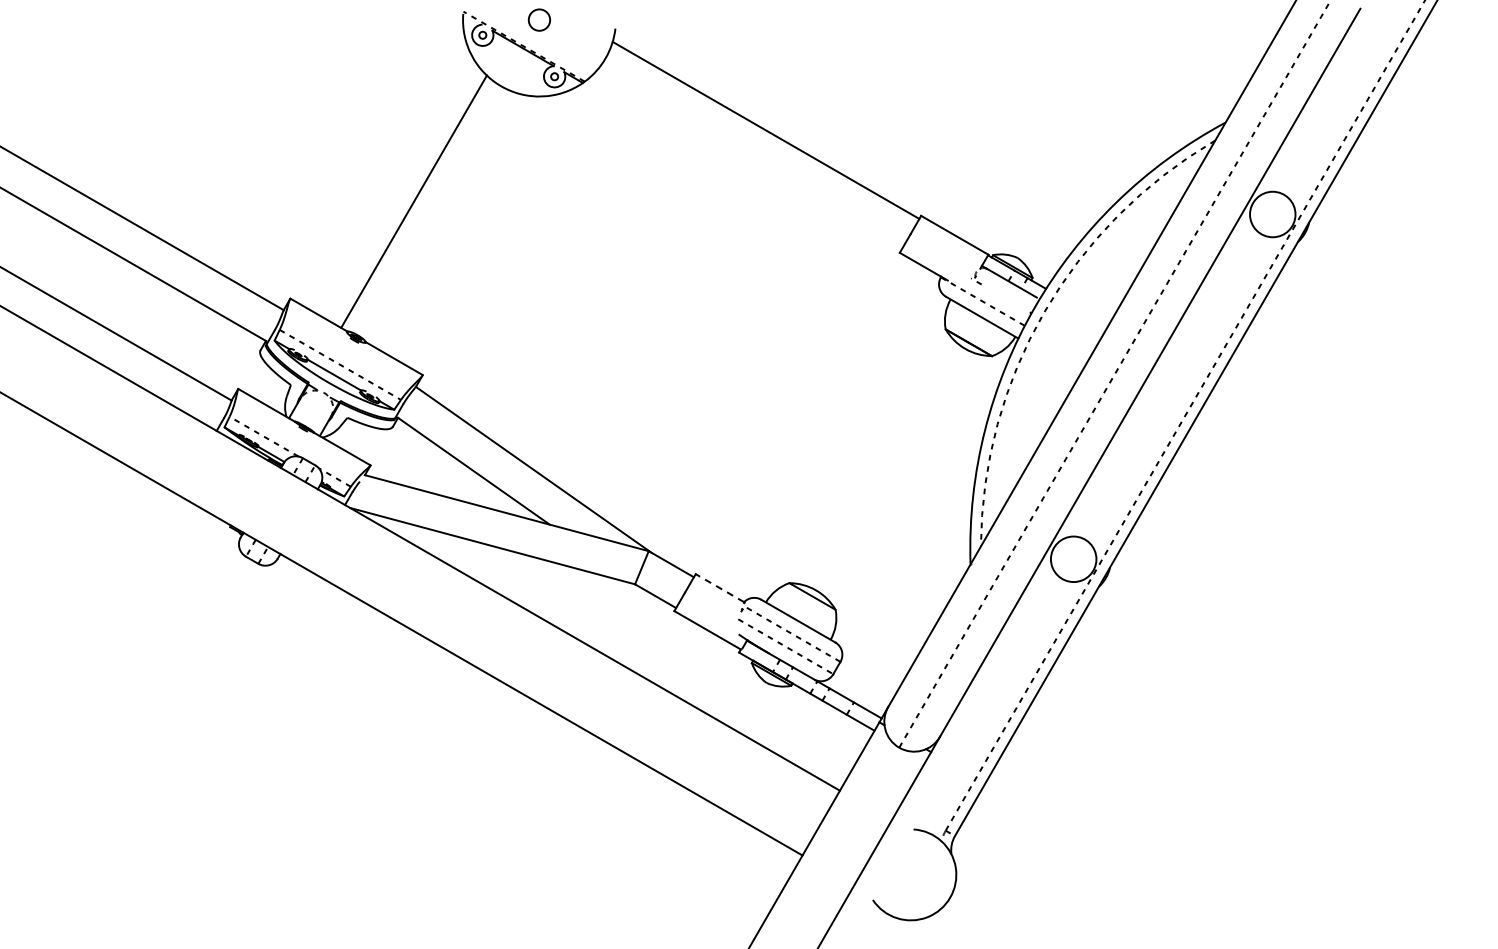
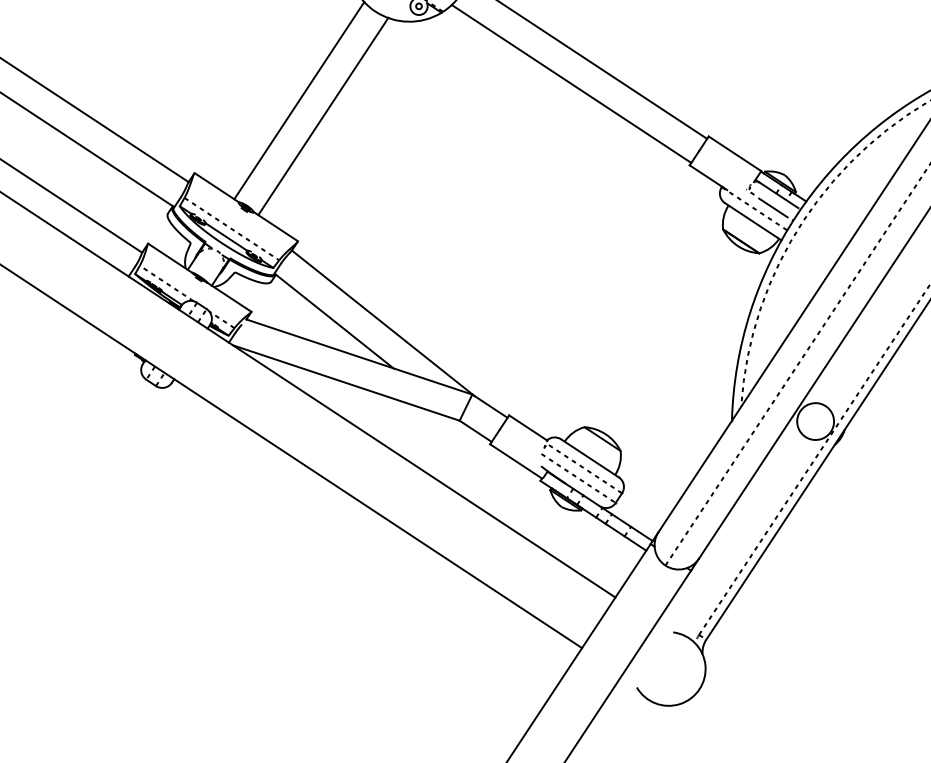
line: (747, 160) -> (570, 83), added
line: (444, 219) -> (323, 116), added
line: (1005, 298) -> (772, 207), added
line: (719, 588) -> (527, 428), dashed -> solid

